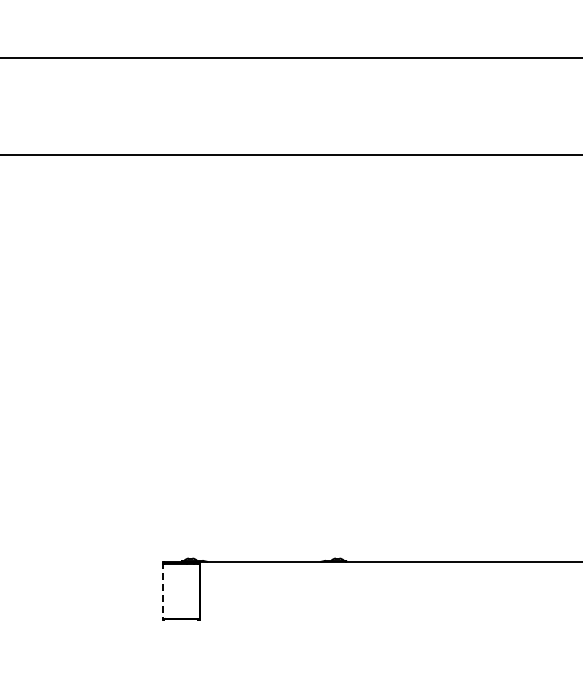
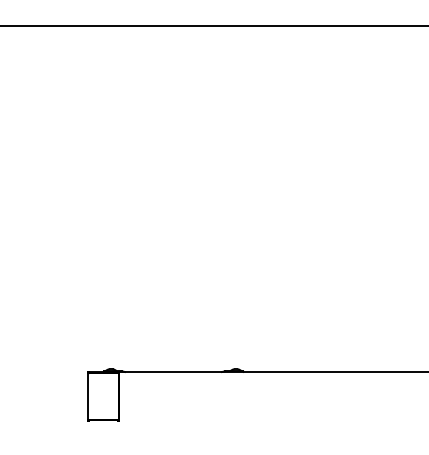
line: (162, 591) -> (87, 397), dashed -> solid

